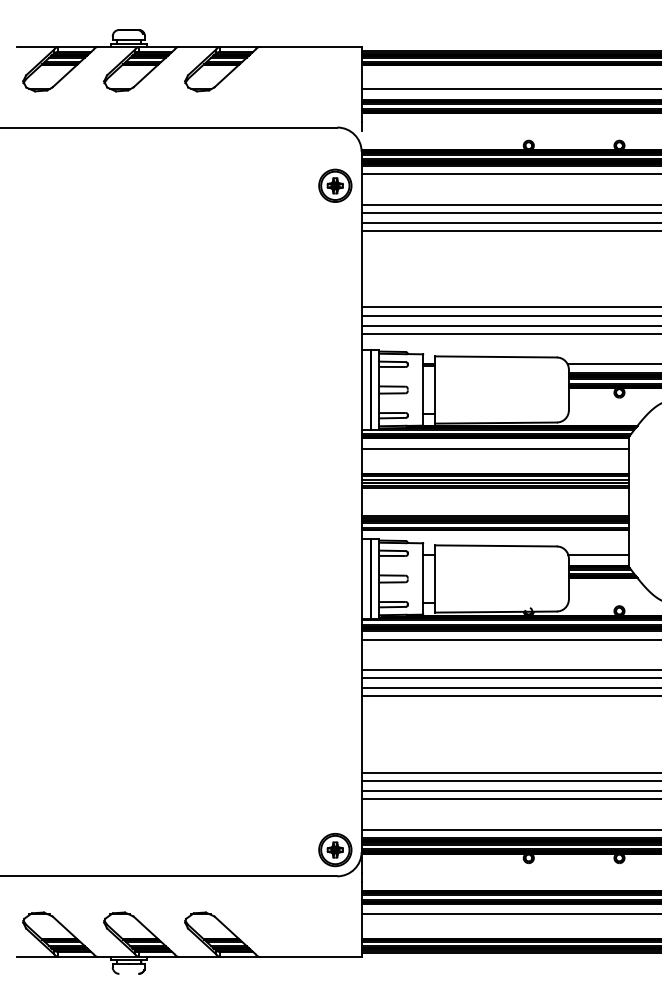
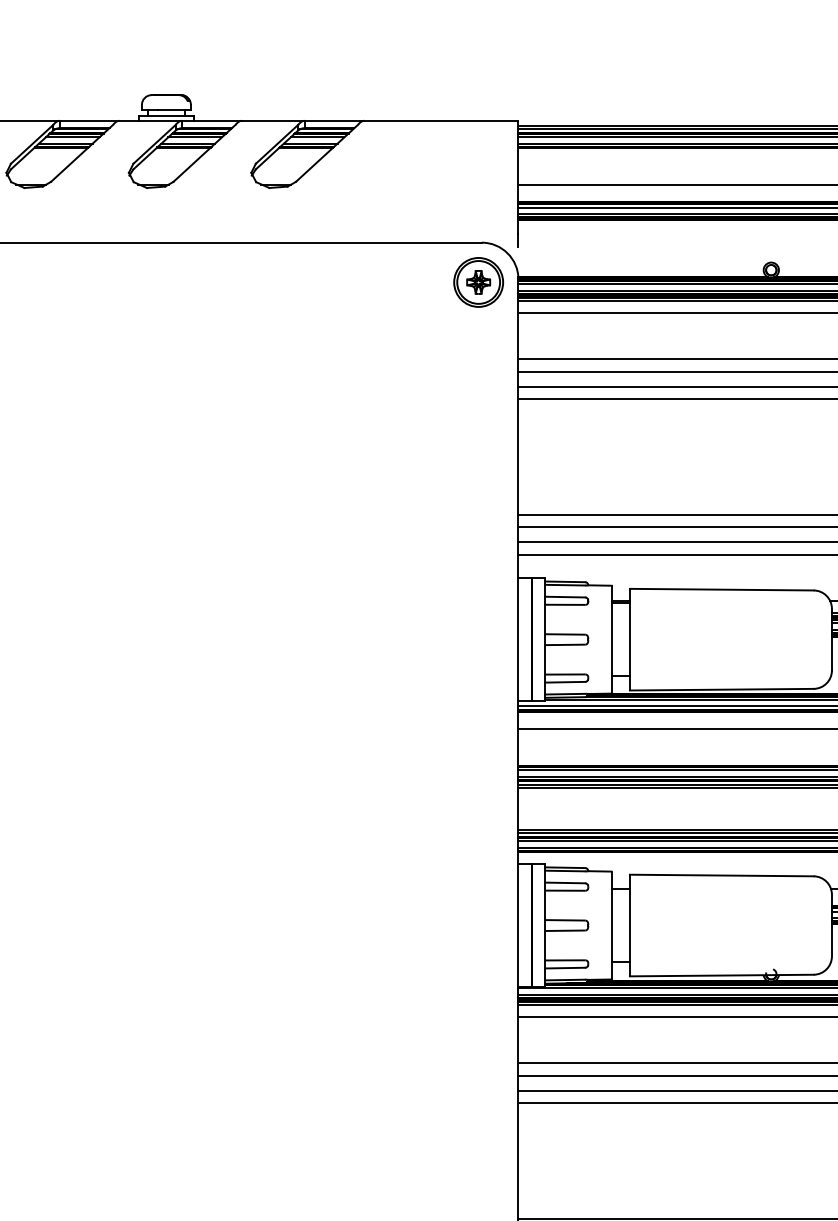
part: (335, 185) -> (478, 281), moved

